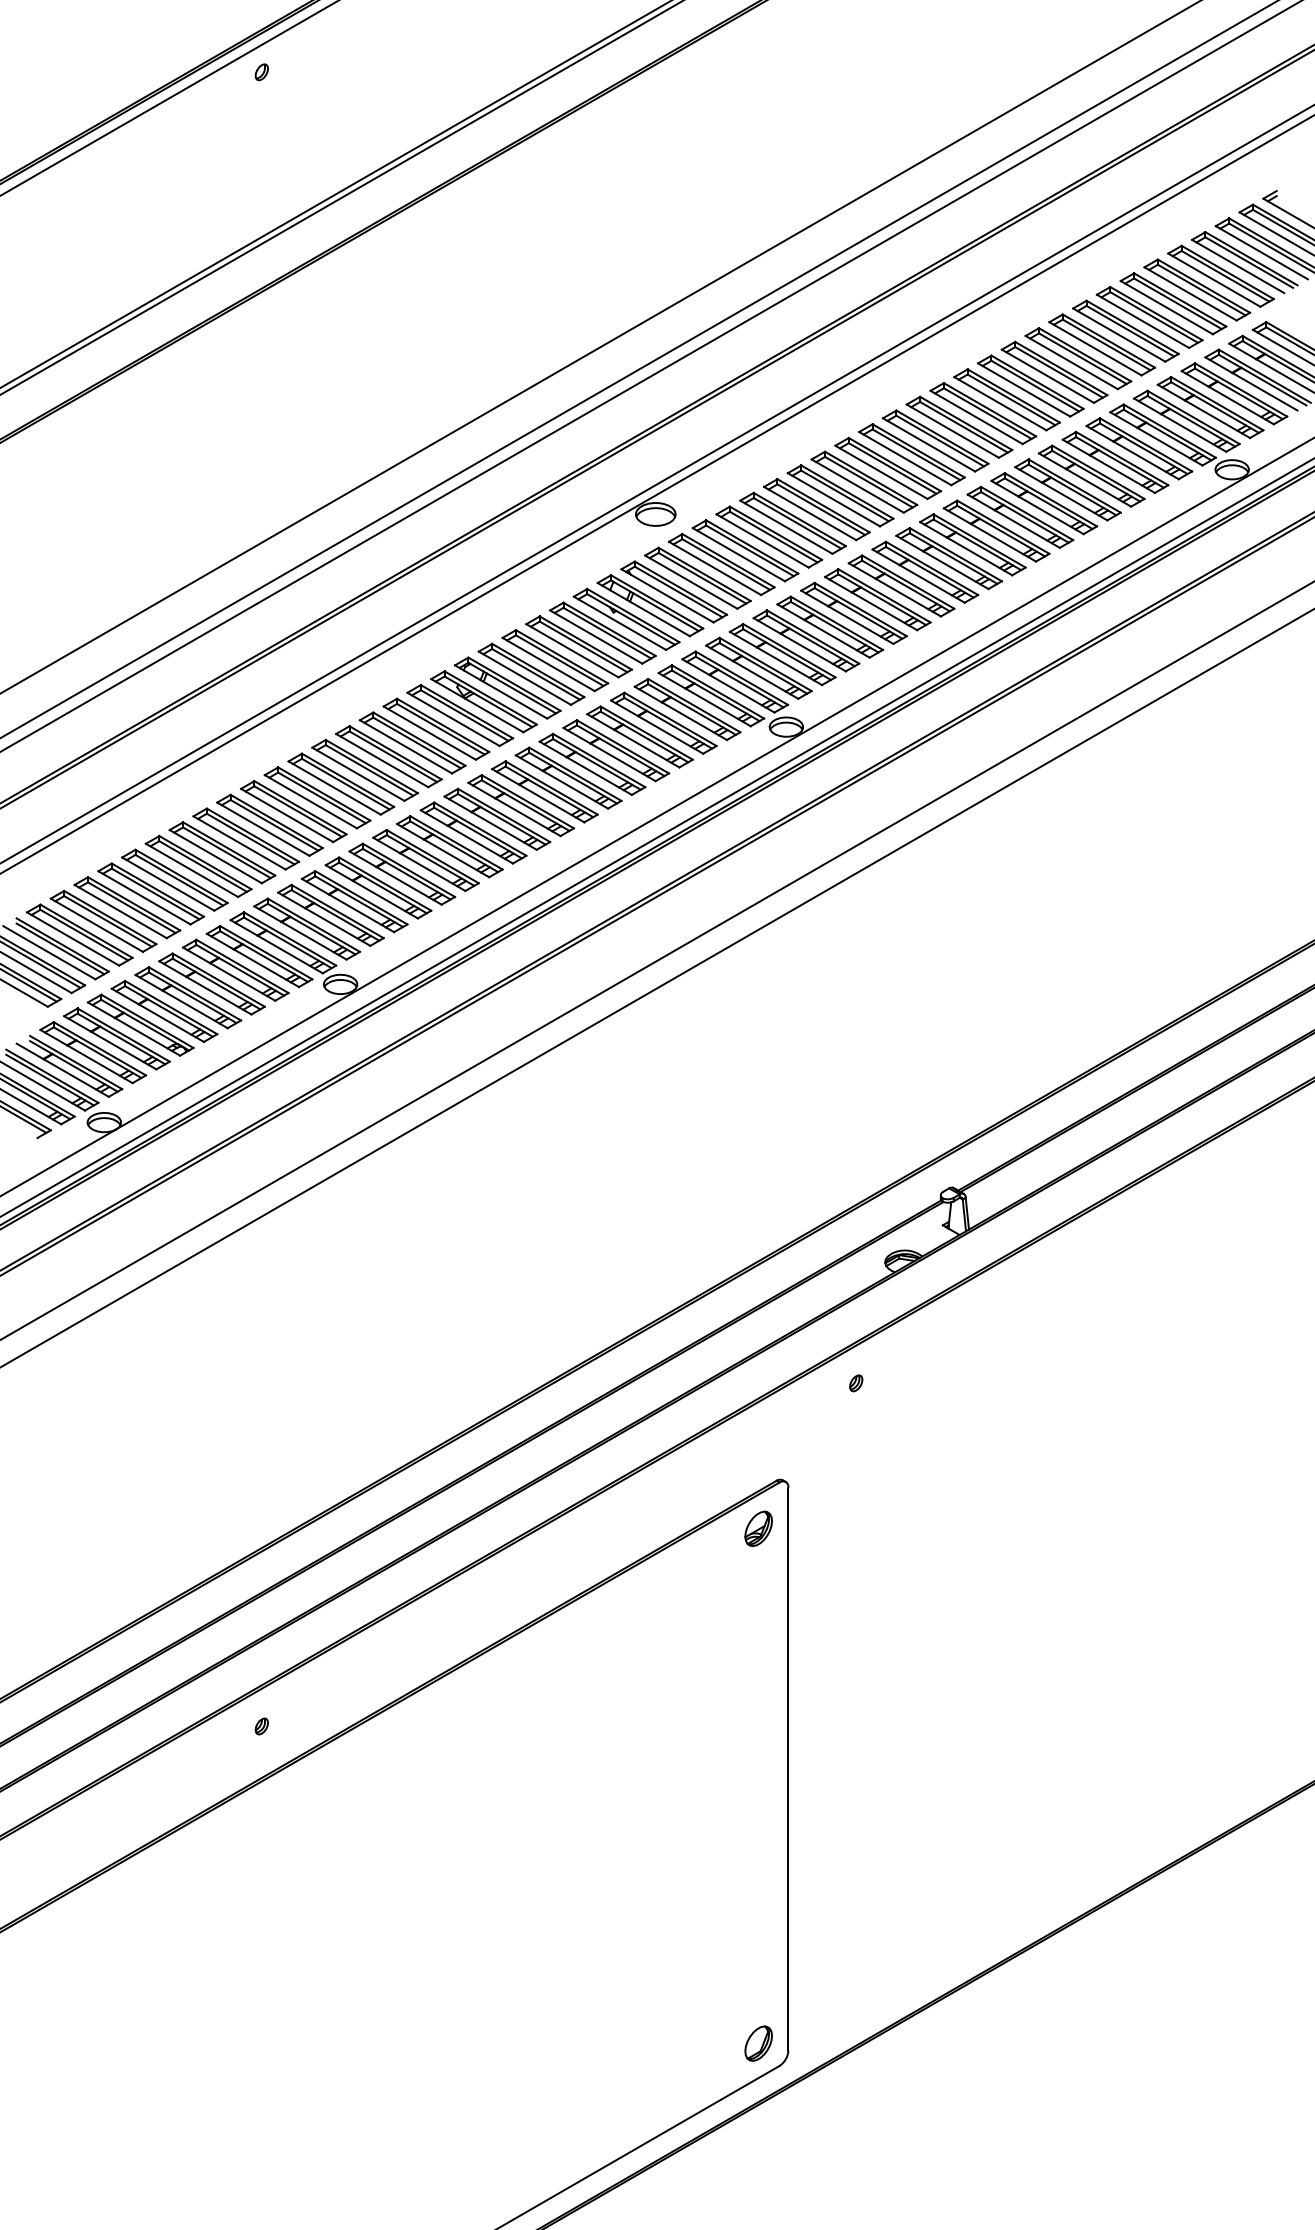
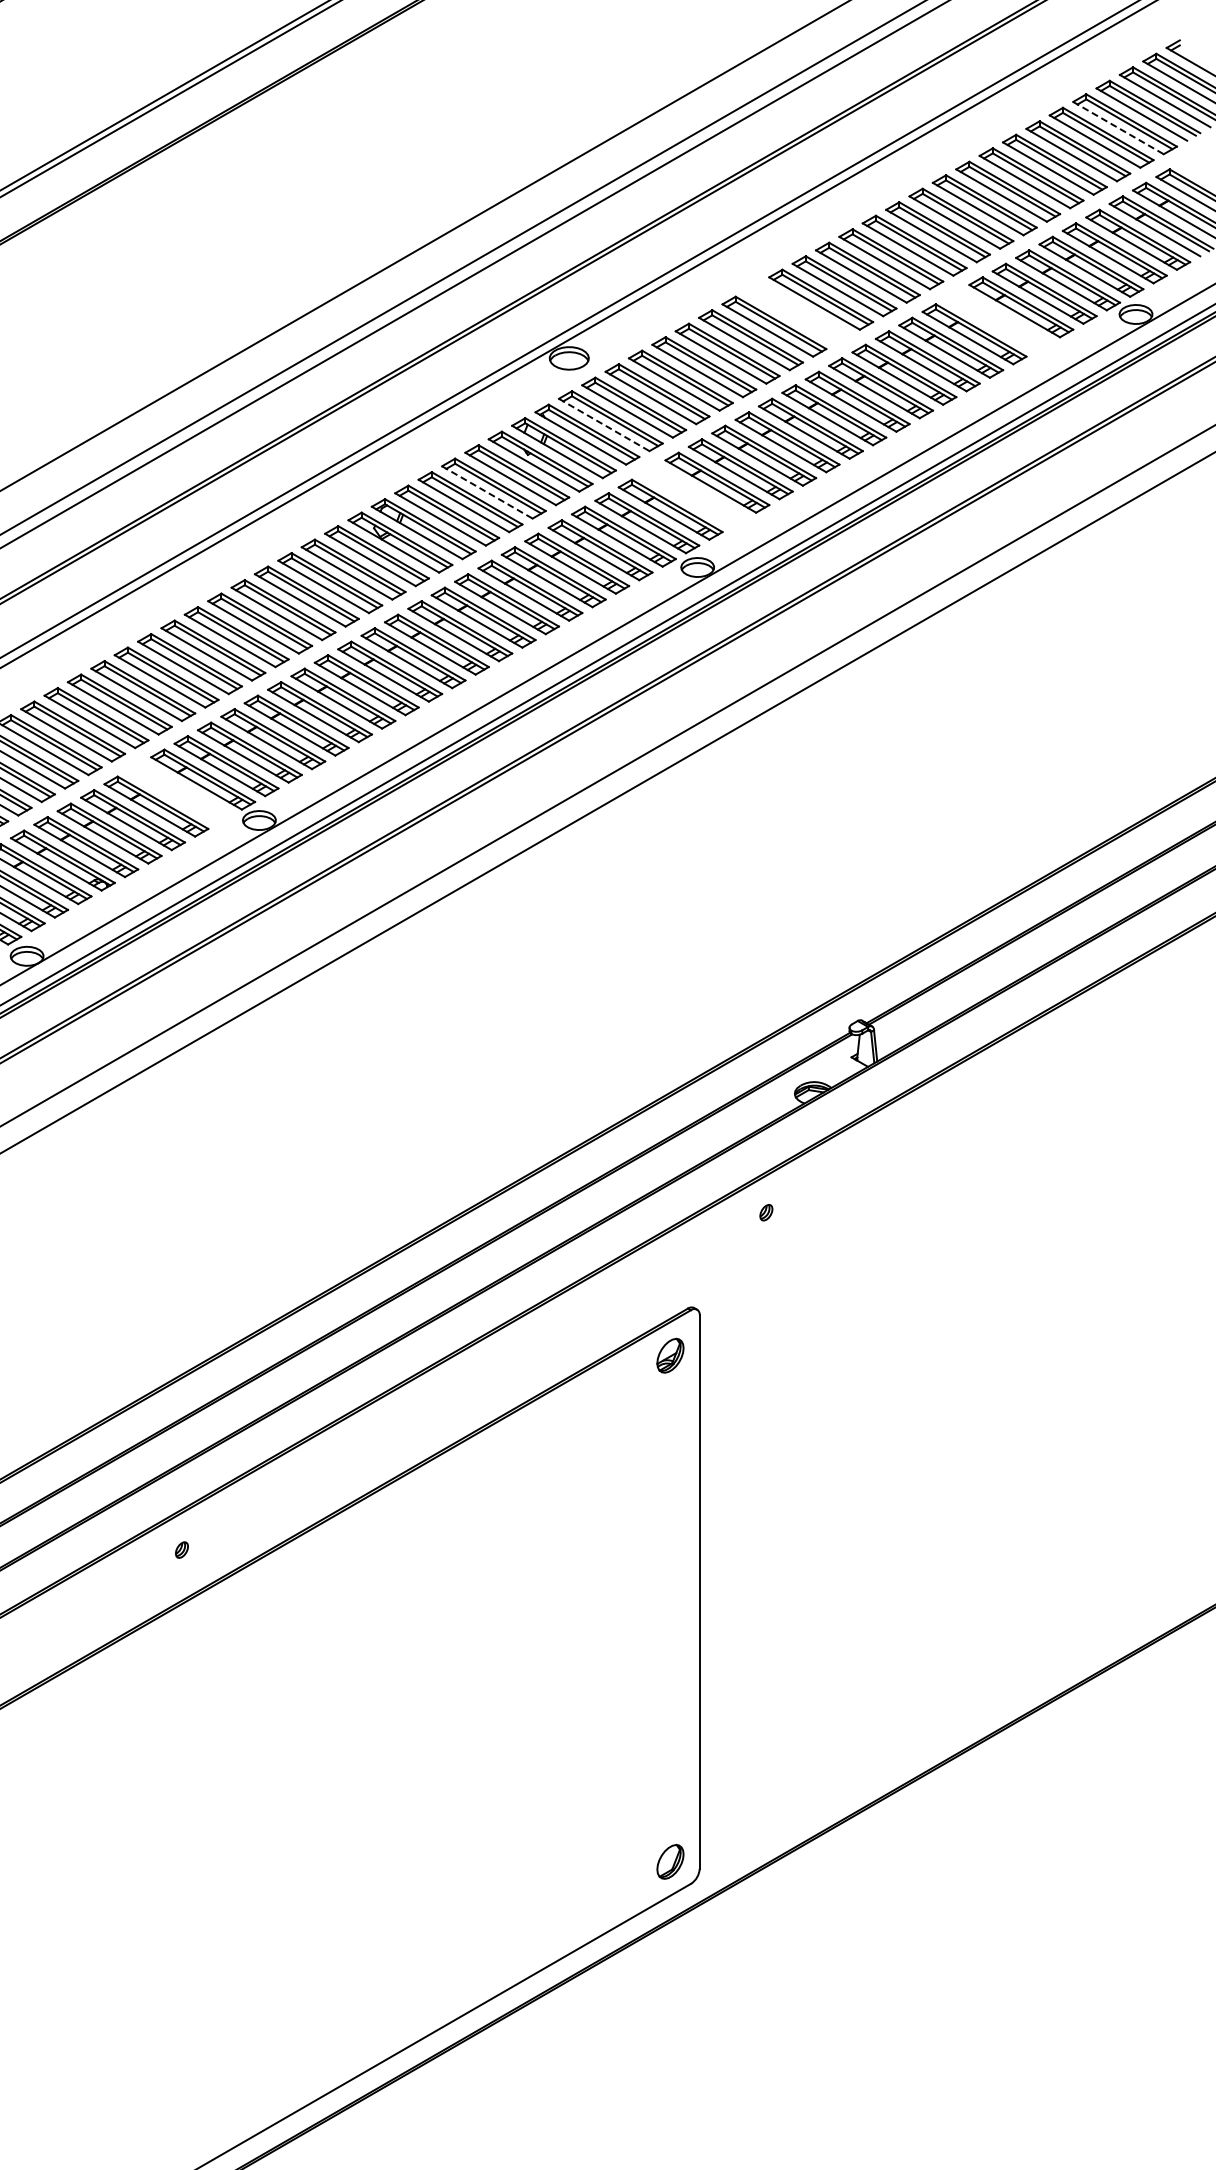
line: (1214, 280) -> (1118, 128), solid -> dashed
part: (887, 468) -> (797, 313), removed
part: (1091, 475) -> (997, 320), removed
line: (691, 582) -> (604, 425), solid -> dashed
line: (572, 651) -> (487, 493), solid -> dashed
part: (782, 654) -> (693, 496), removed
part: (259, 956) -> (179, 793), removed

